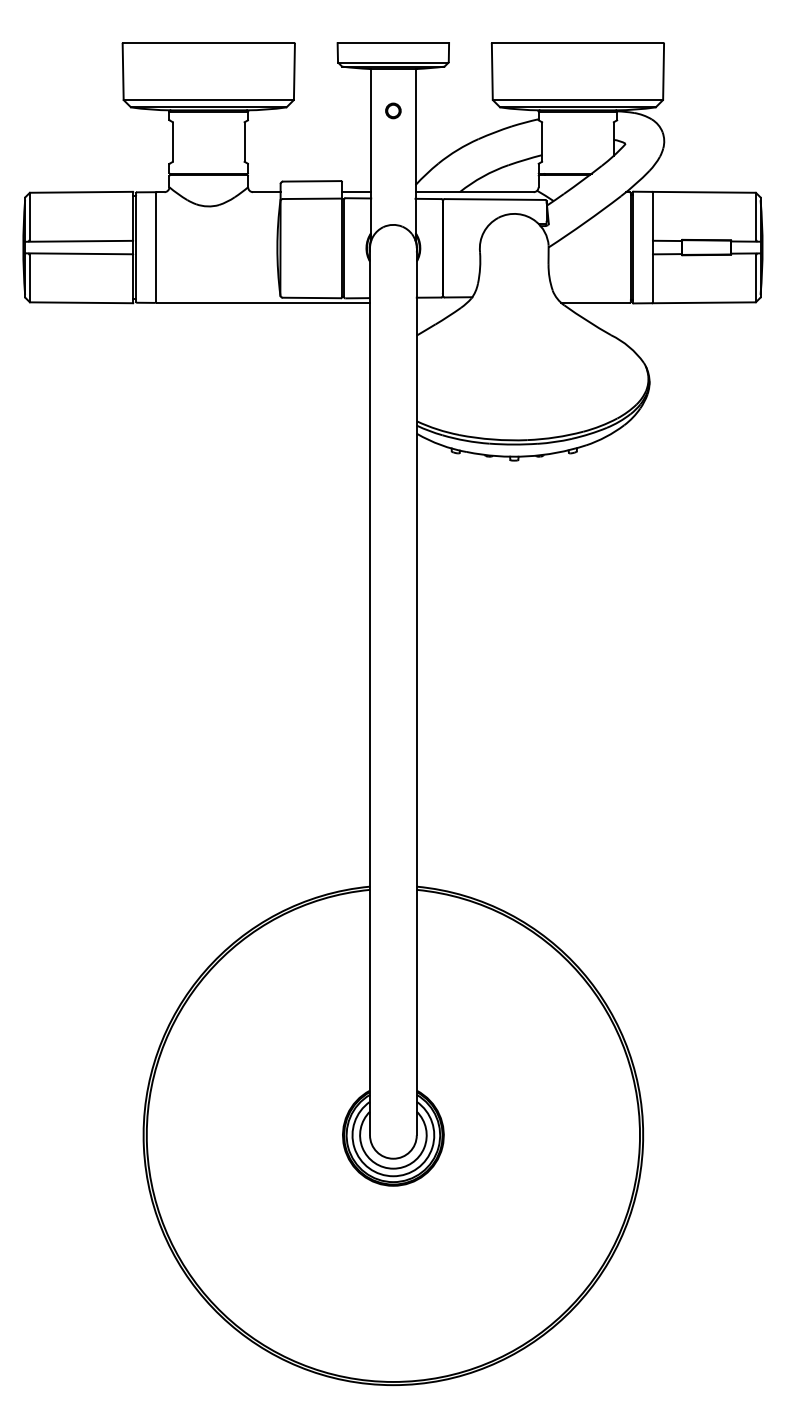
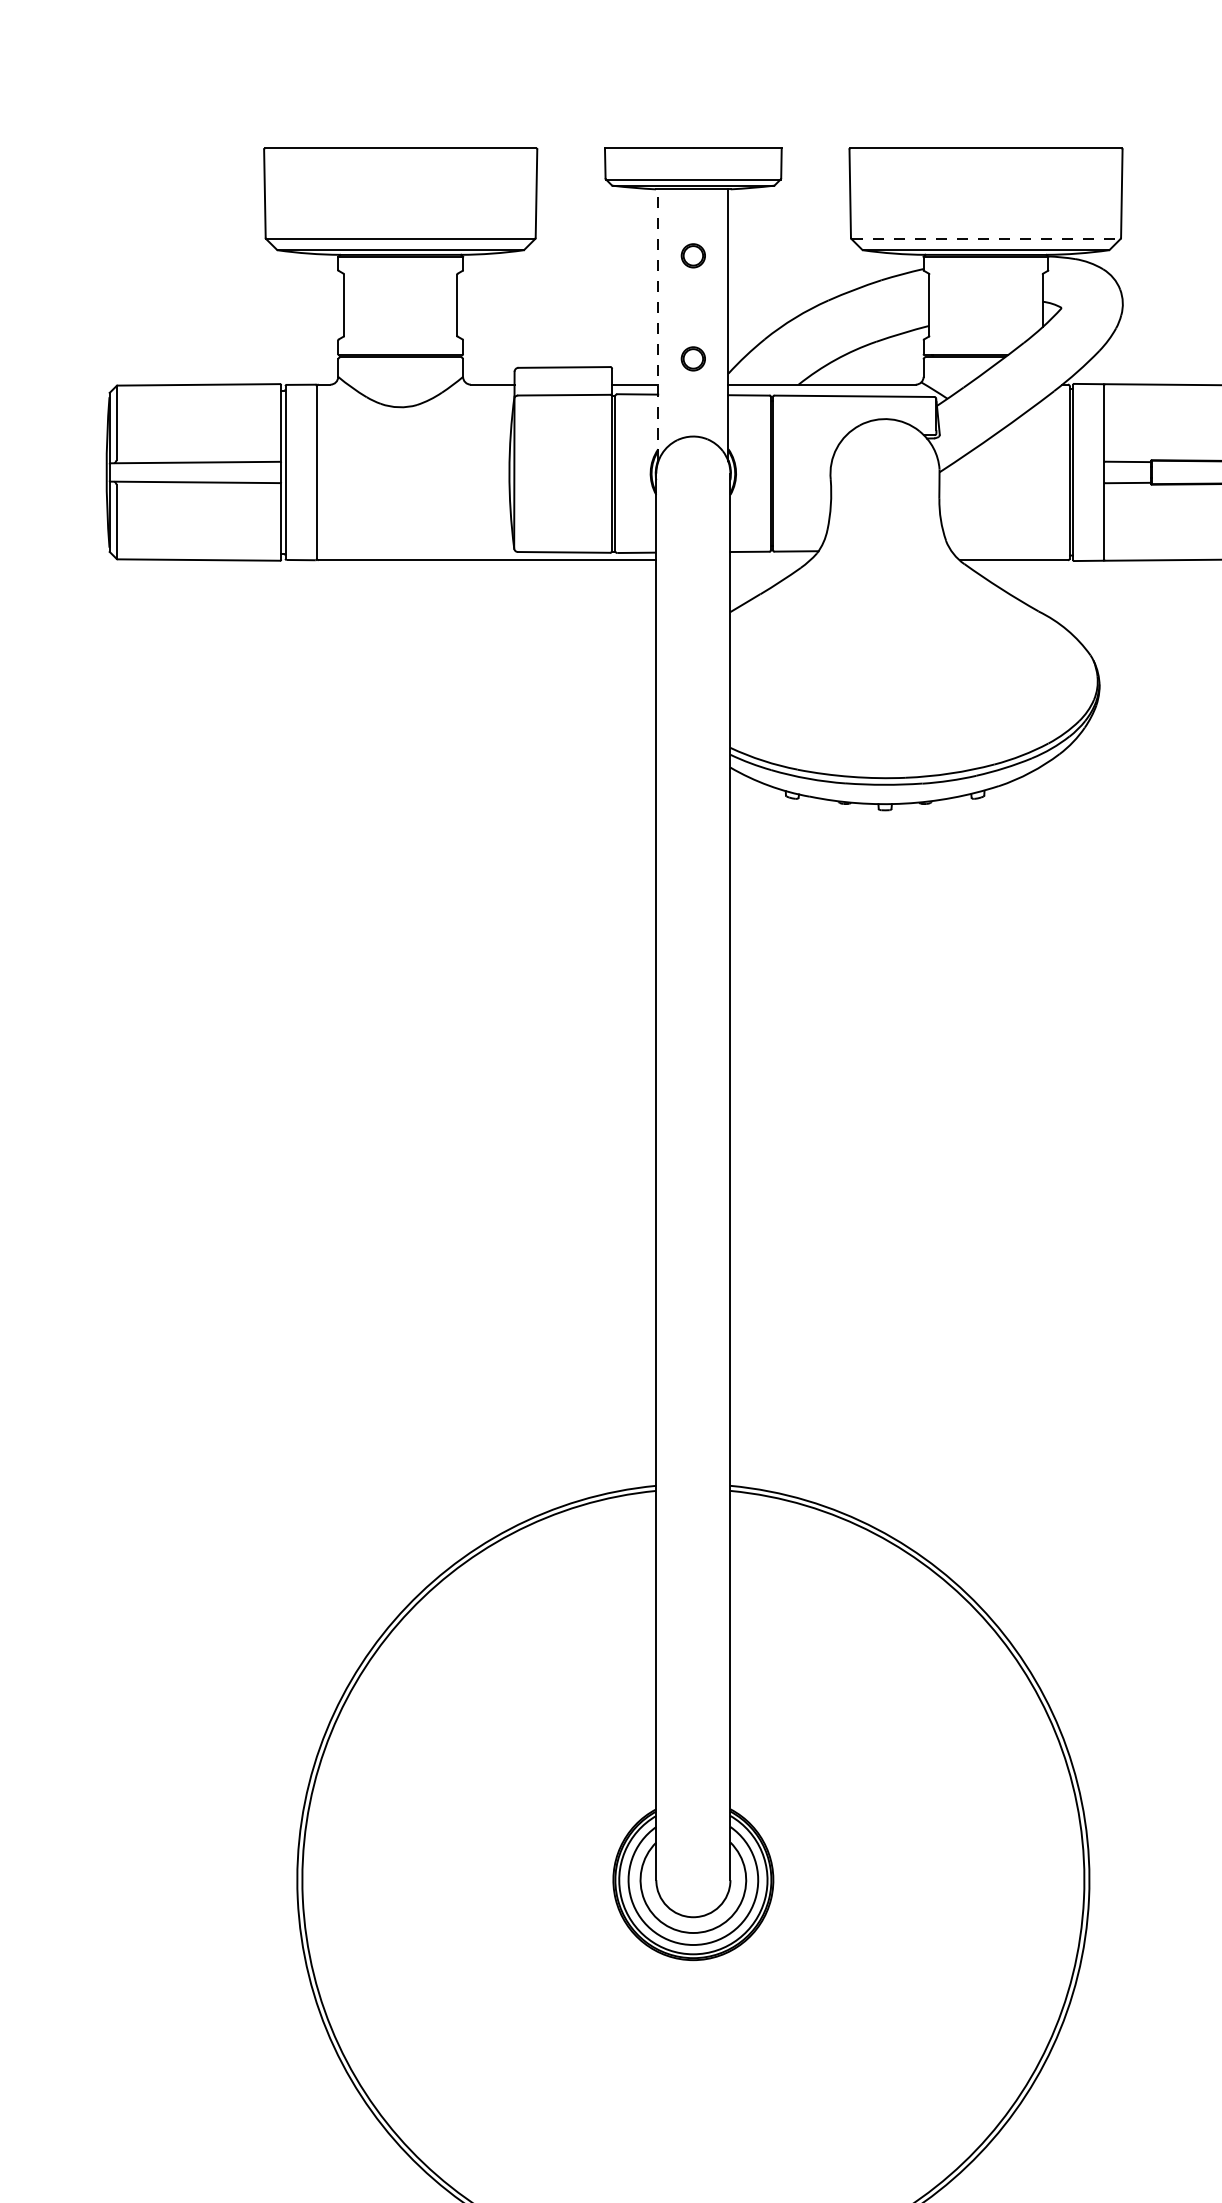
line: (577, 100) -> (985, 239), solid -> dashed
line: (371, 154) -> (658, 324), solid -> dashed
part: (393, 175) -> (693, 358), added

